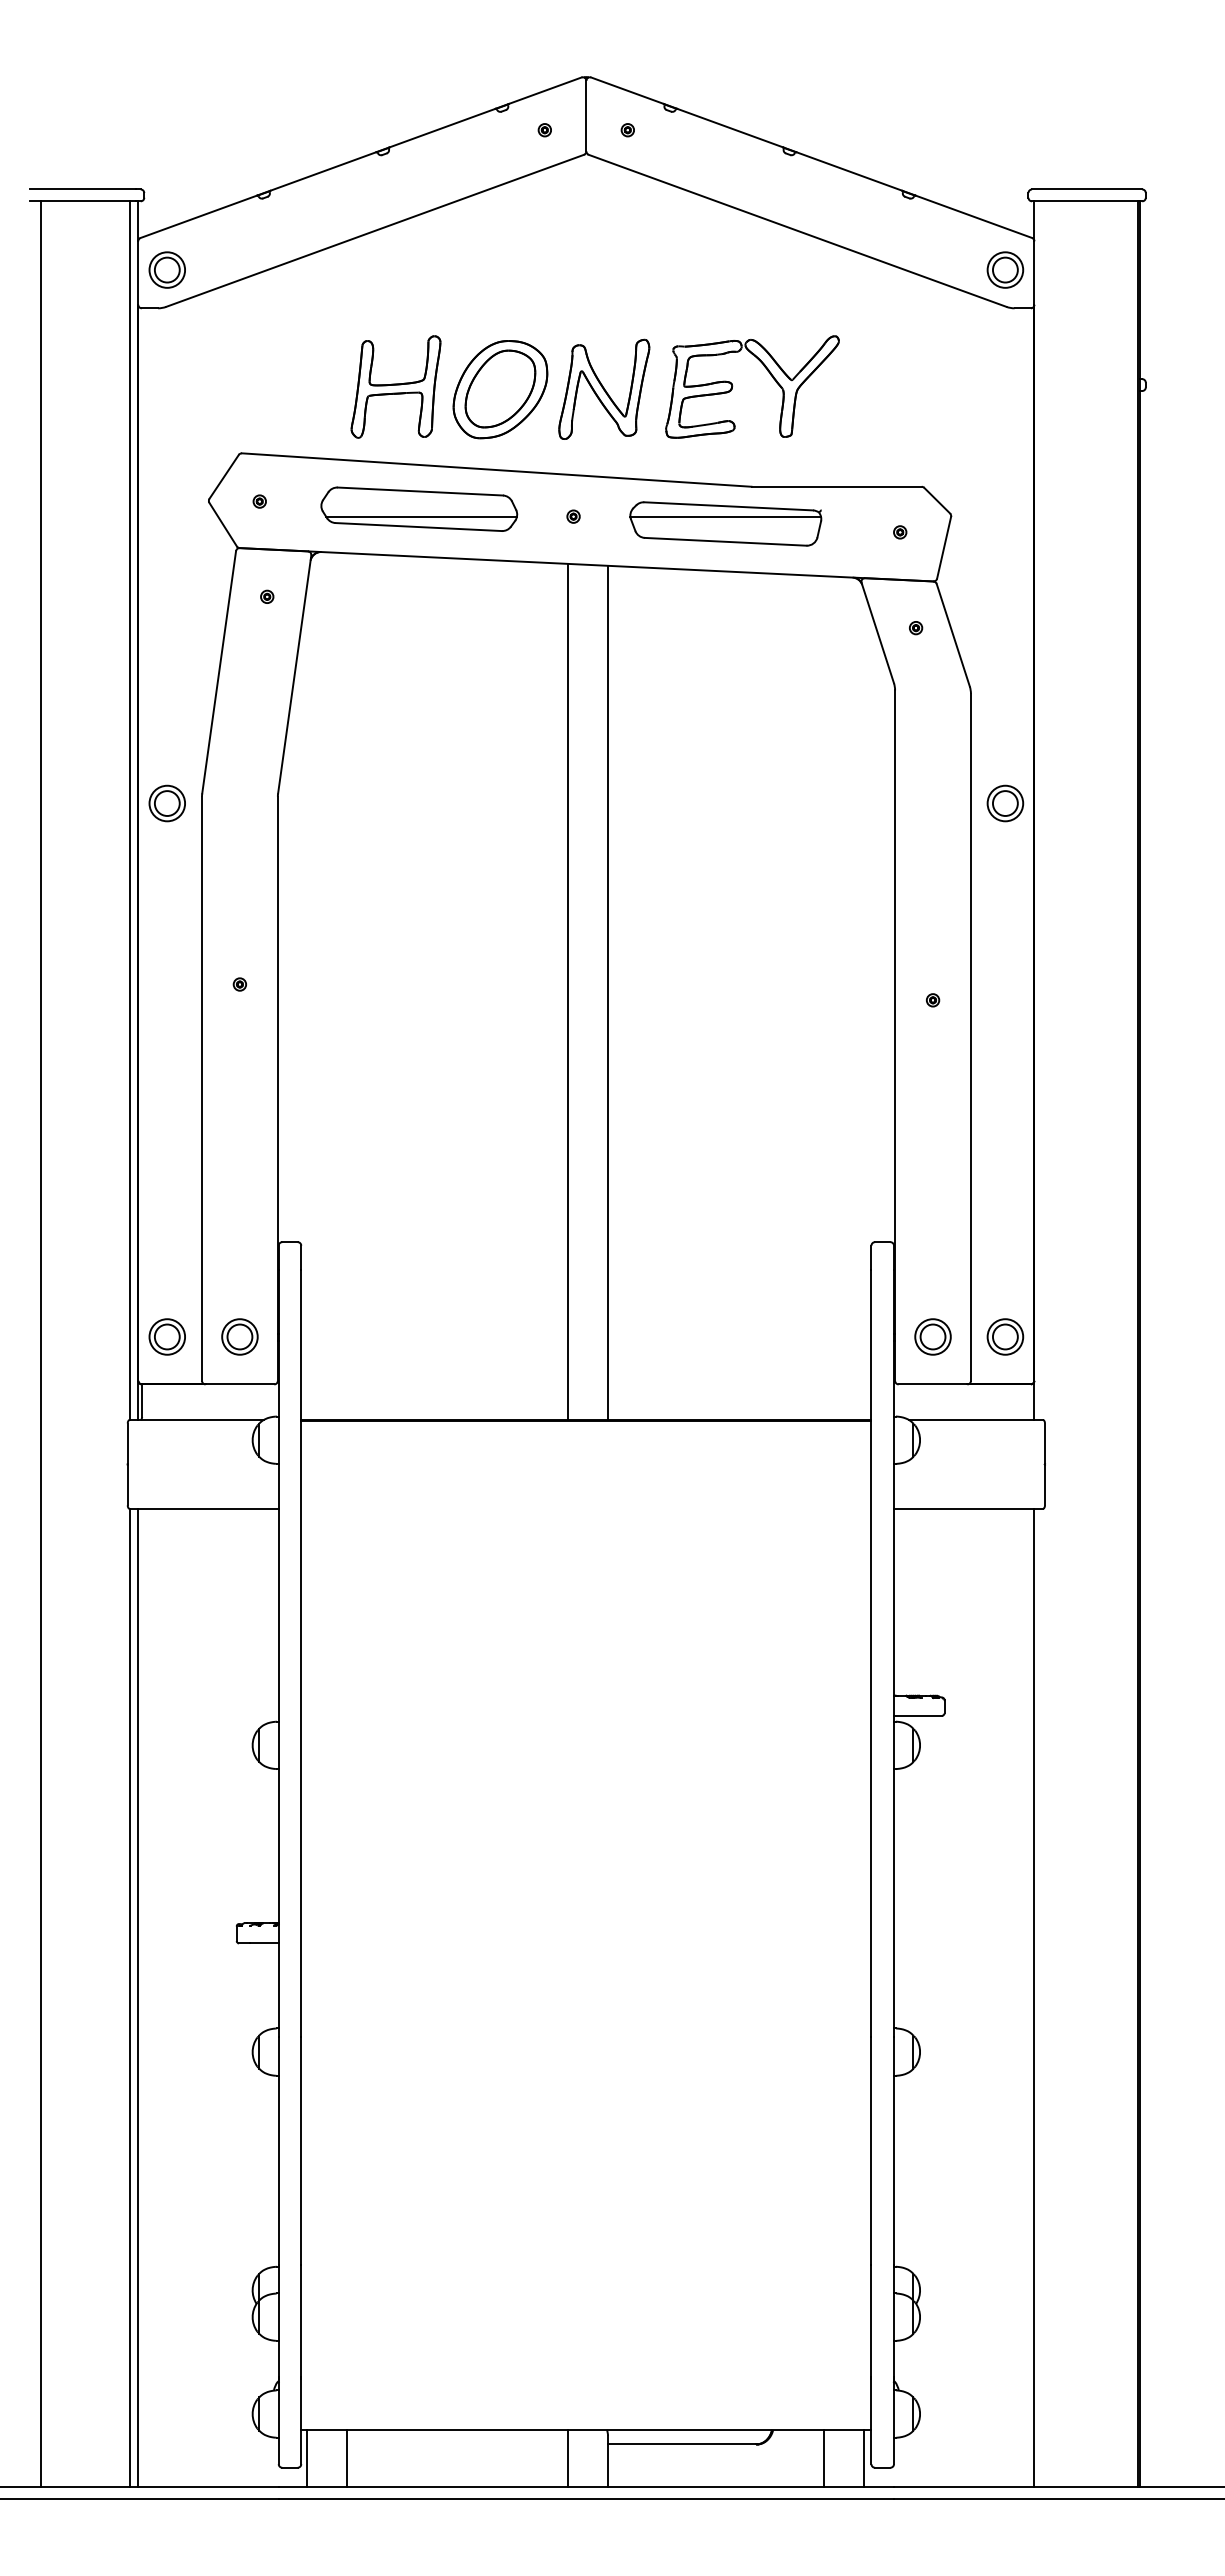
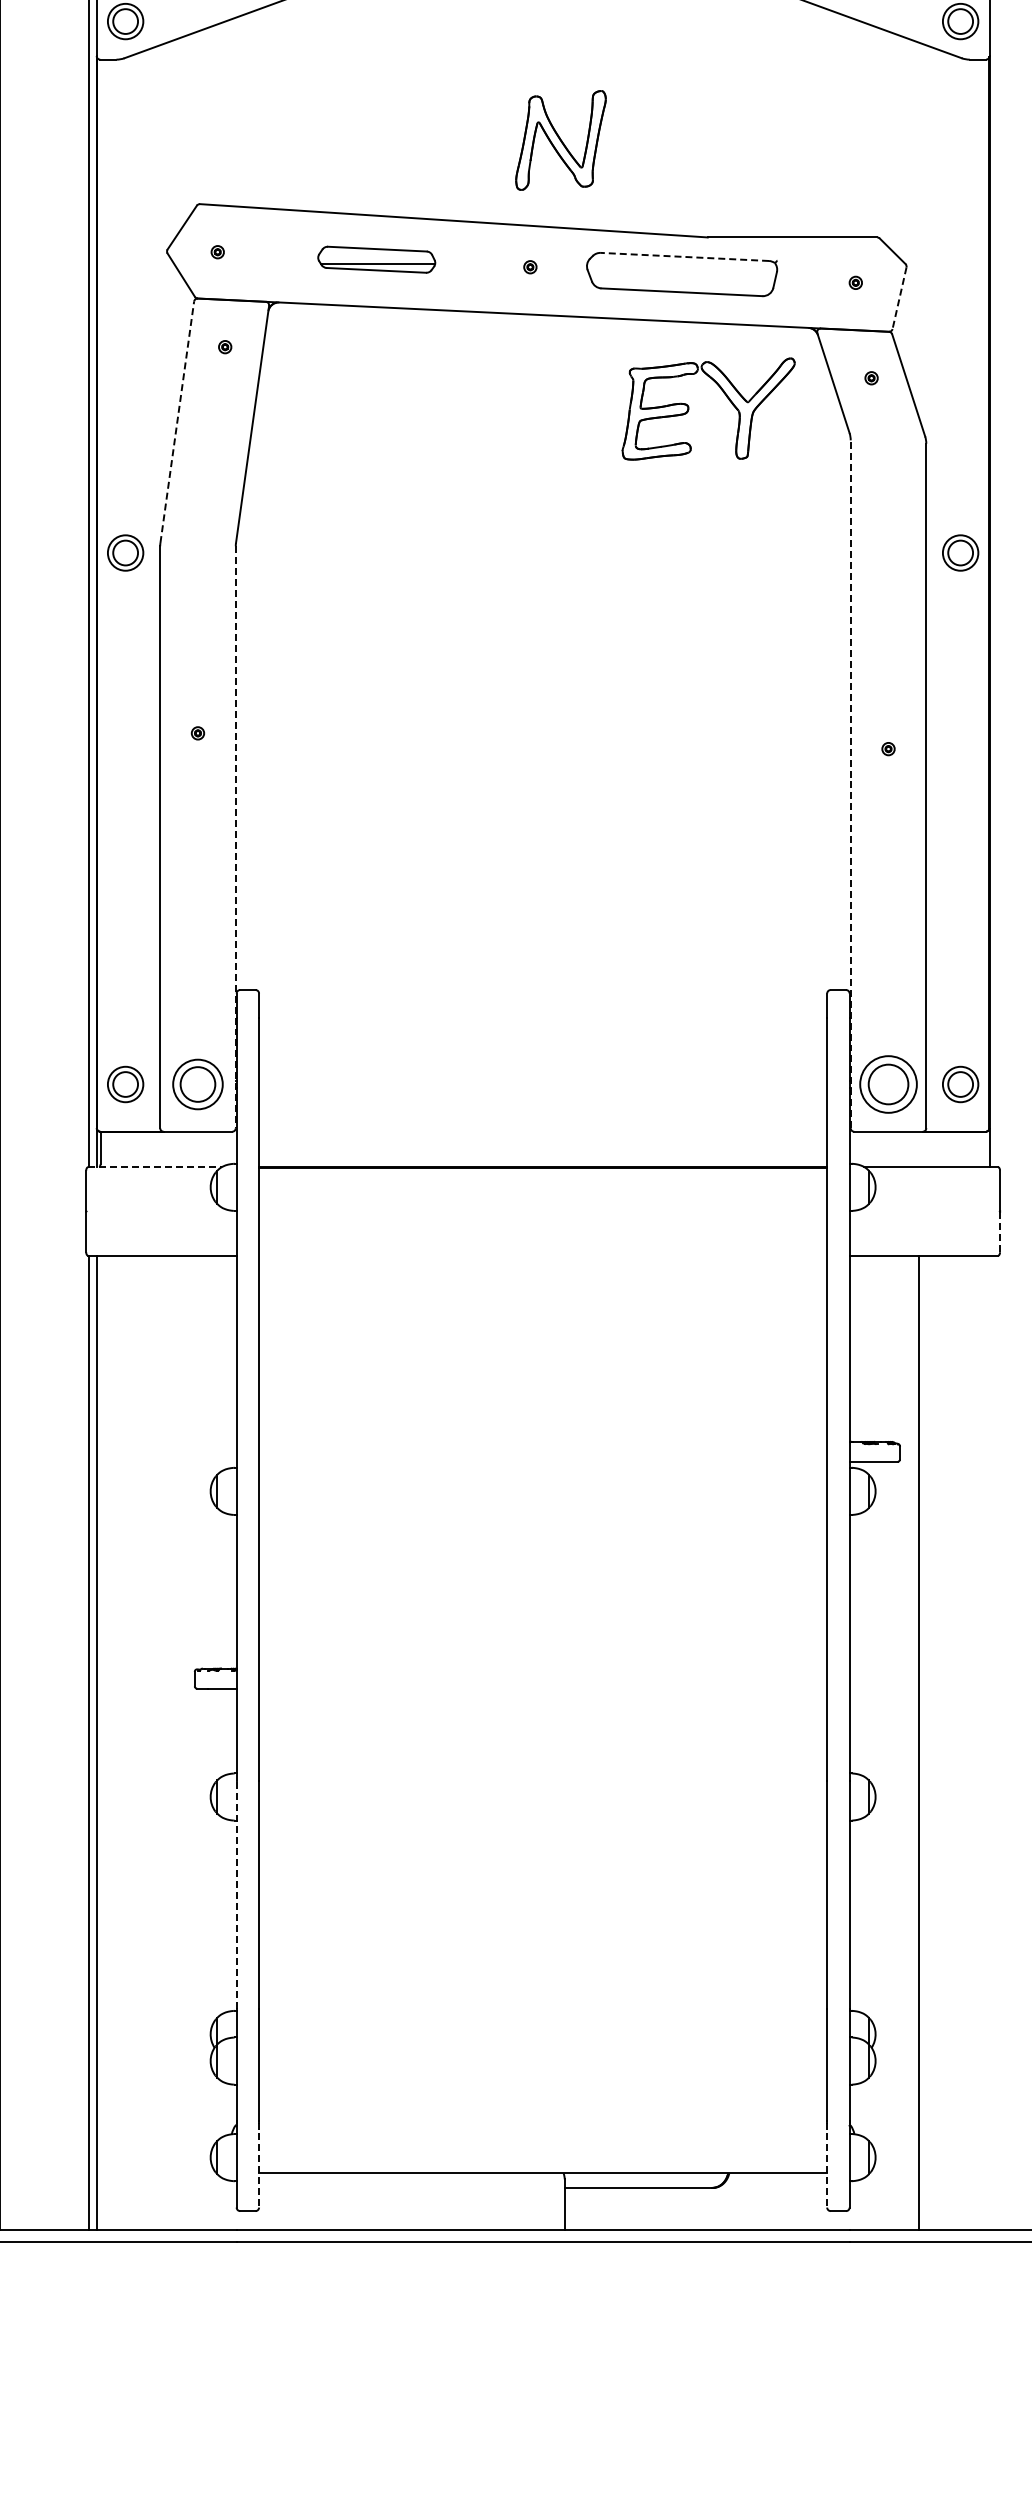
part: (395, 386) -> (352, 137), removed
part: (733, 386) -> (689, 408), moved
part: (500, 389) -> (457, 140), removed
line: (728, 506) -> (684, 257), solid -> dashed
part: (419, 508) -> (376, 259), size x0.6
line: (725, 516) -> (681, 267), removed
line: (944, 547) -> (899, 297), solid -> dashed
line: (219, 671) -> (177, 421), solid -> dashed
line: (568, 991) -> (525, 740), removed
line: (608, 992) -> (565, 741), removed
line: (895, 1035) -> (851, 784), solid -> dashed
line: (277, 1089) -> (235, 837), solid -> dashed
part: (239, 1336) -> (197, 1084), size x1.4
part: (932, 1336) -> (887, 1084), size x1.6
line: (197, 1419) -> (155, 1166), solid -> dashed
line: (1044, 1484) -> (999, 1231), solid -> dashed
line: (1034, 1997) -> (918, 1742), moved
line: (278, 2150) -> (236, 1895), solid -> dashed
line: (301, 2421) -> (259, 2165), solid -> dashed
line: (871, 2421) -> (827, 2165), solid -> dashed
line: (307, 2457) -> (265, 2200), removed
line: (347, 2457) -> (305, 2200), removed
line: (568, 2457) -> (525, 2200), removed
line: (824, 2457) -> (780, 2200), removed
line: (864, 2457) -> (820, 2200), removed

